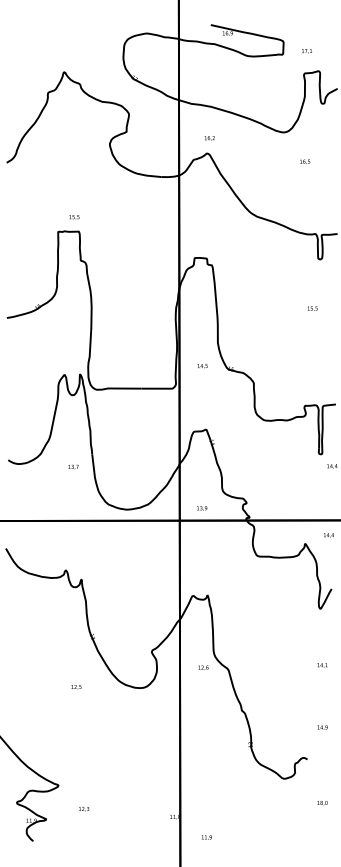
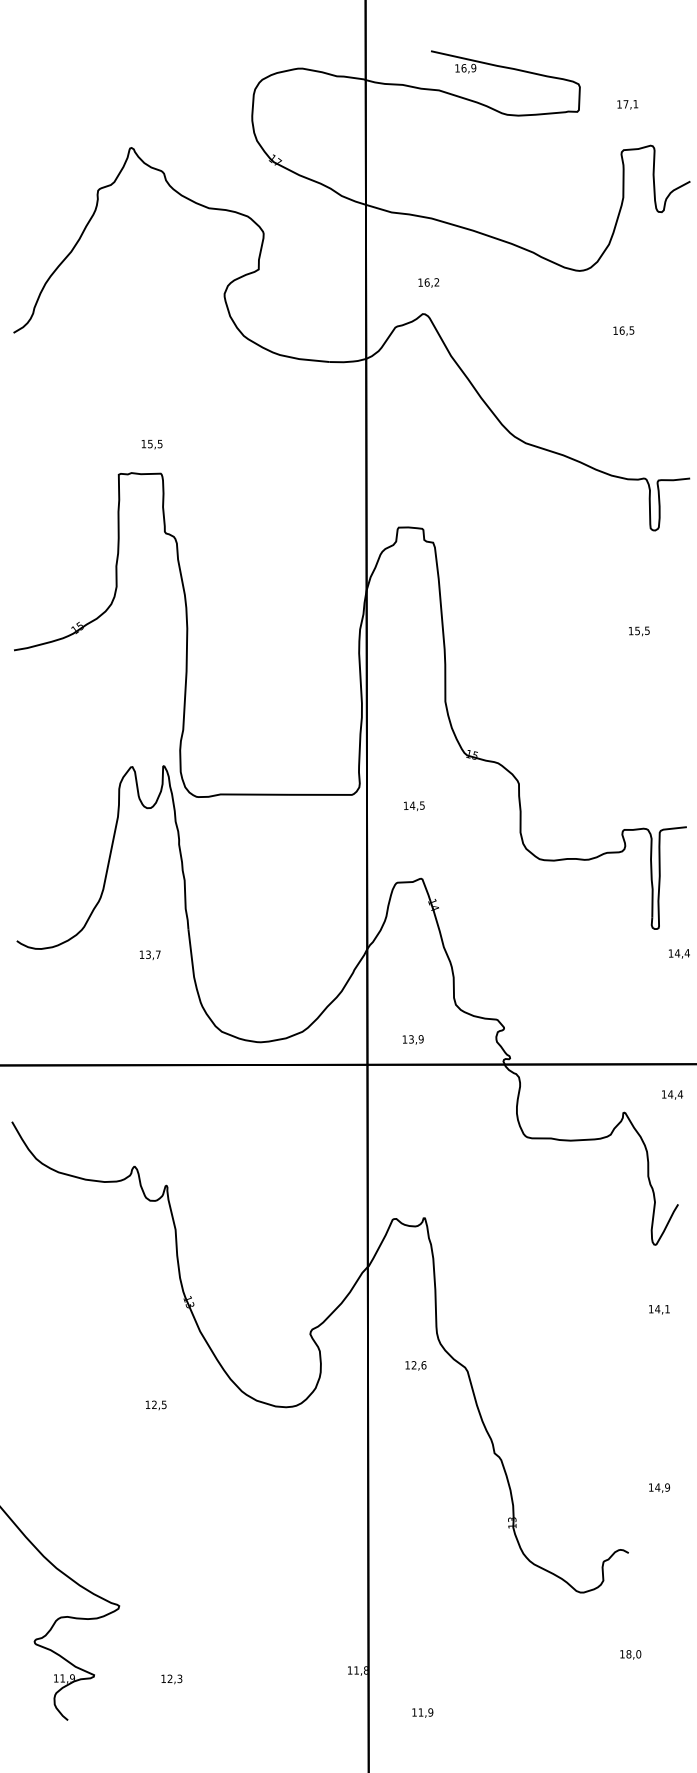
text: (202, 366) -> (413, 806), moved
text: (322, 665) -> (659, 1309), moved
text: (322, 803) -> (630, 1655), moved
text: (84, 809) -> (172, 1679), moved

